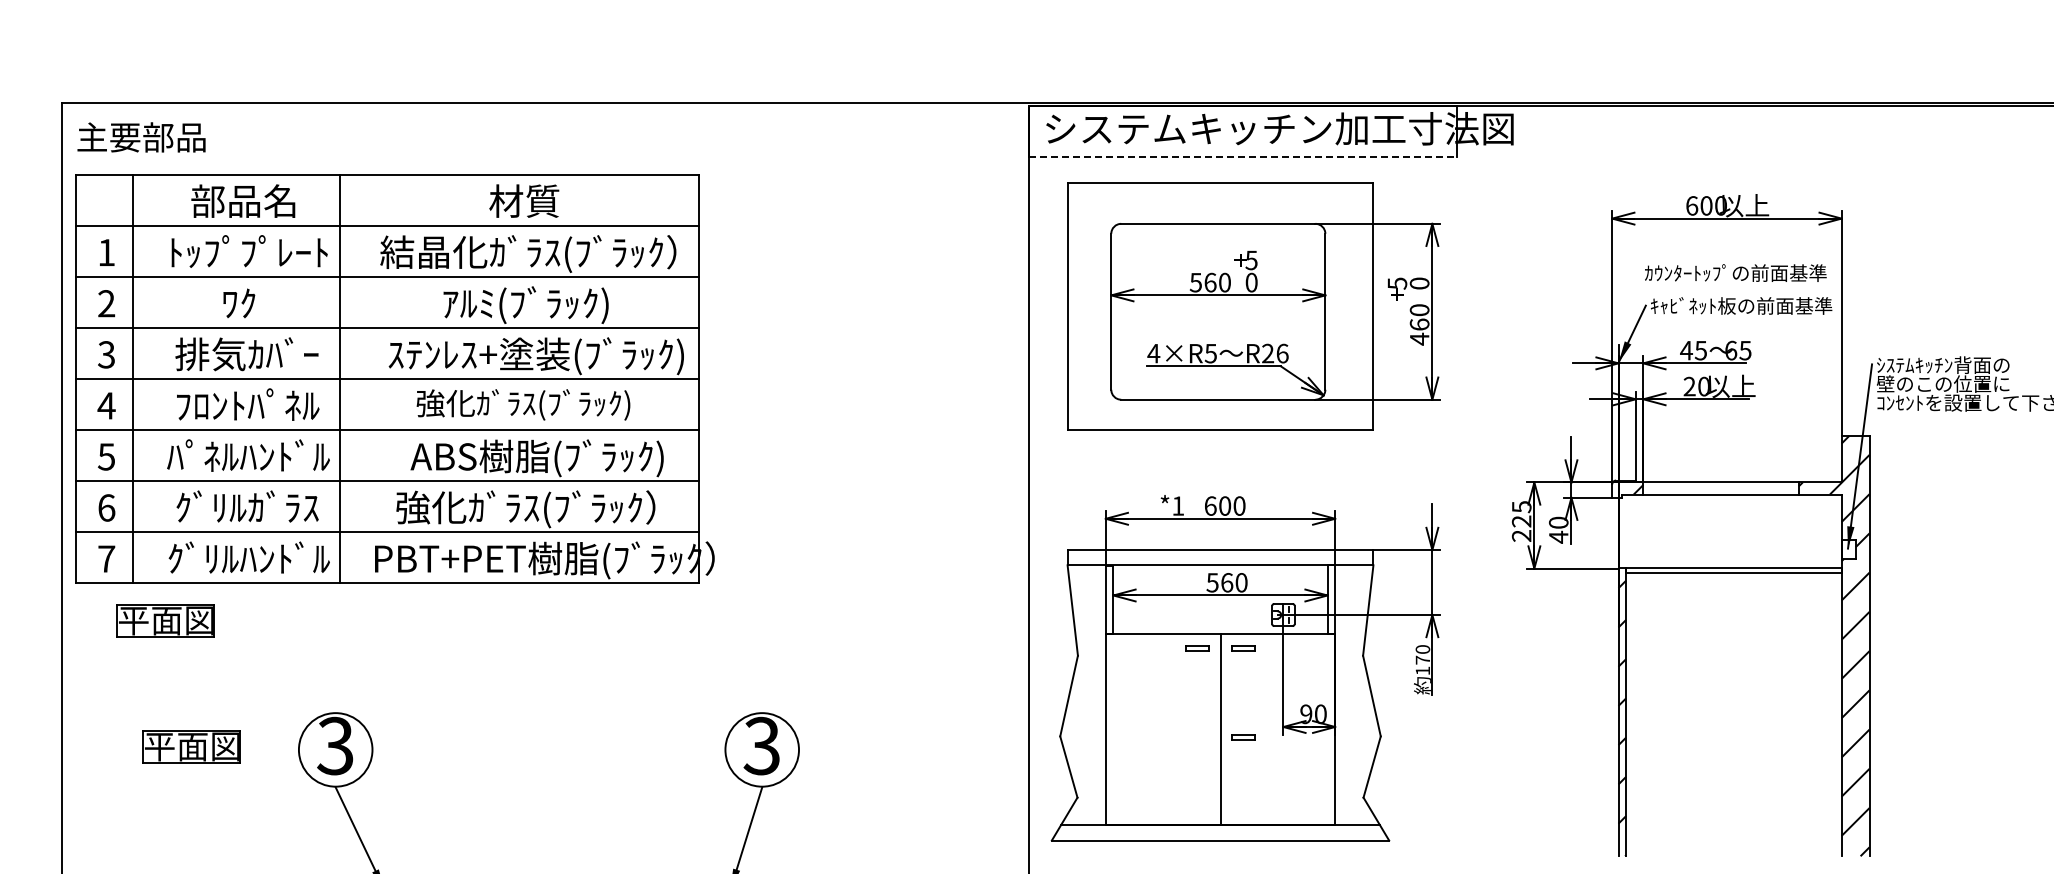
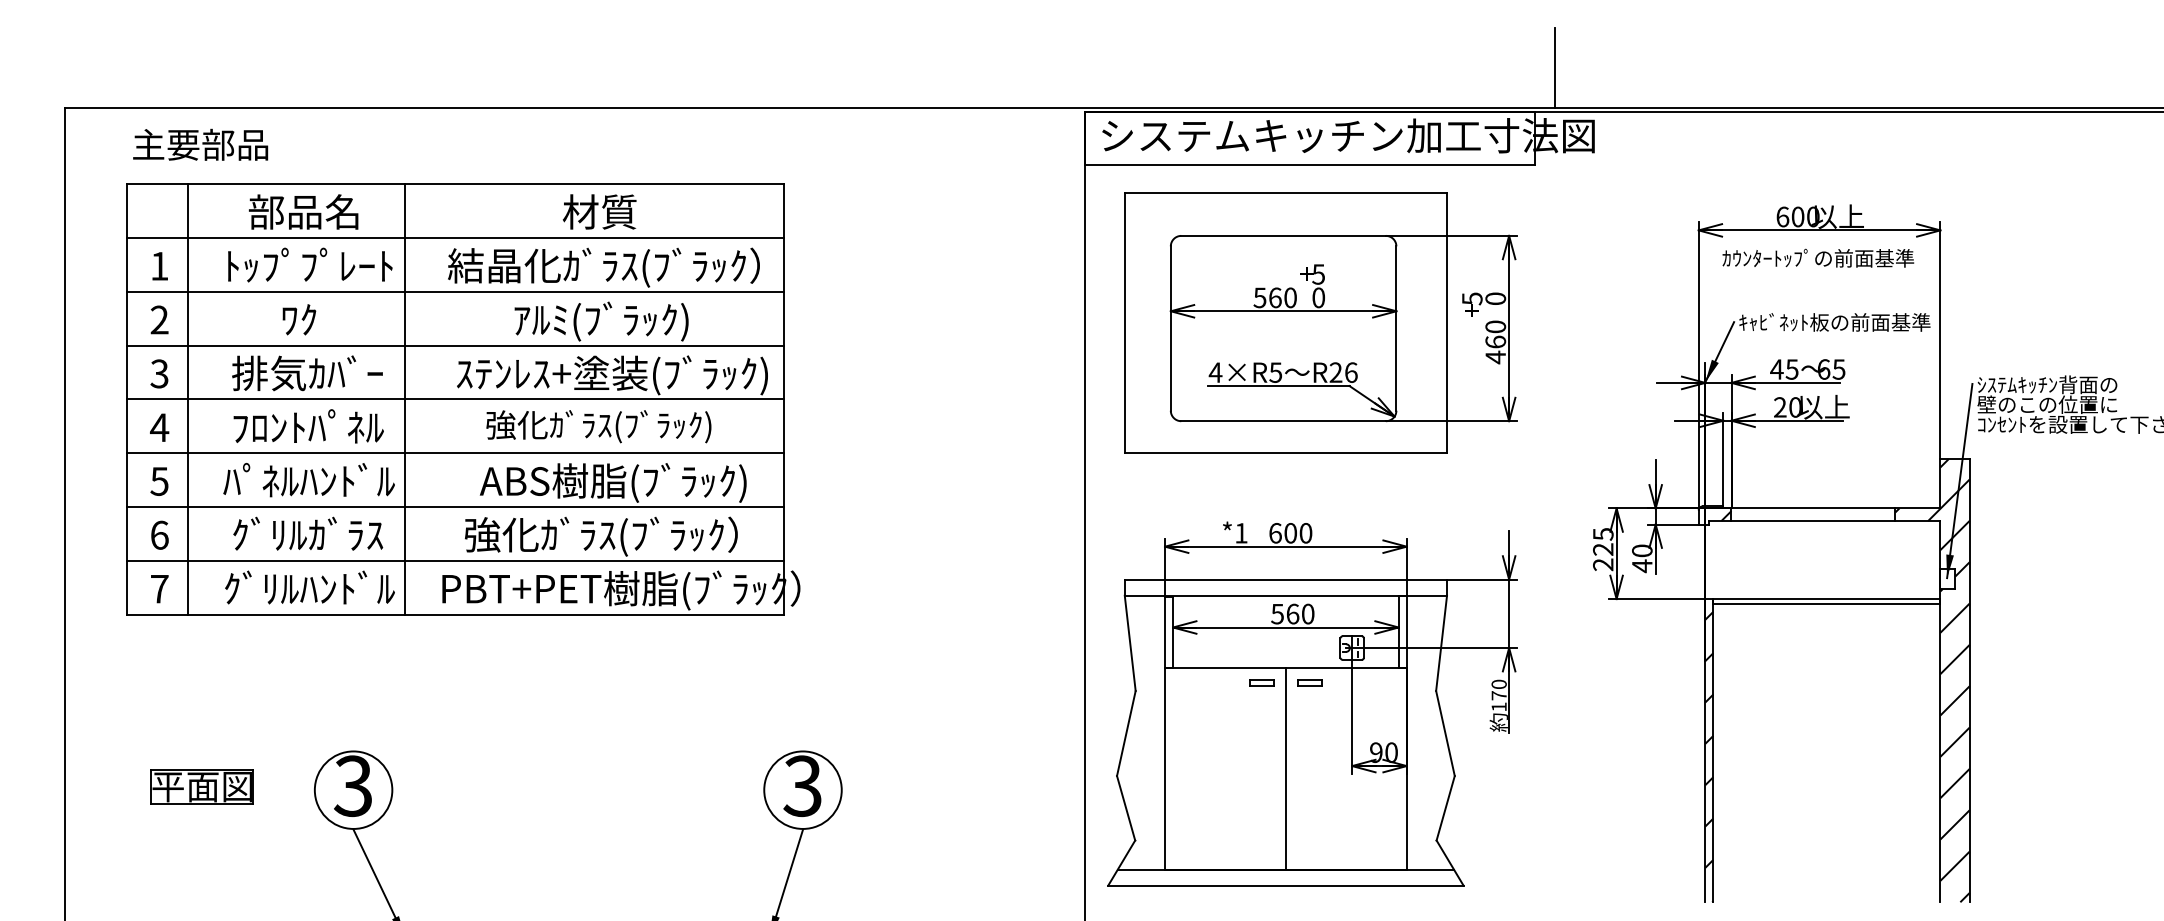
line: (1476, 64) -> (1555, 67), added
text: (141, 137) -> (200, 144), moved
line: (1243, 156) -> (1310, 164), dashed -> solid
text: (1735, 272) -> (1818, 257), moved
part: (394, 378) -> (462, 398), moved
part: (165, 620) -> (174, 653), removed
part: (1243, 737) -> (1310, 777), removed

